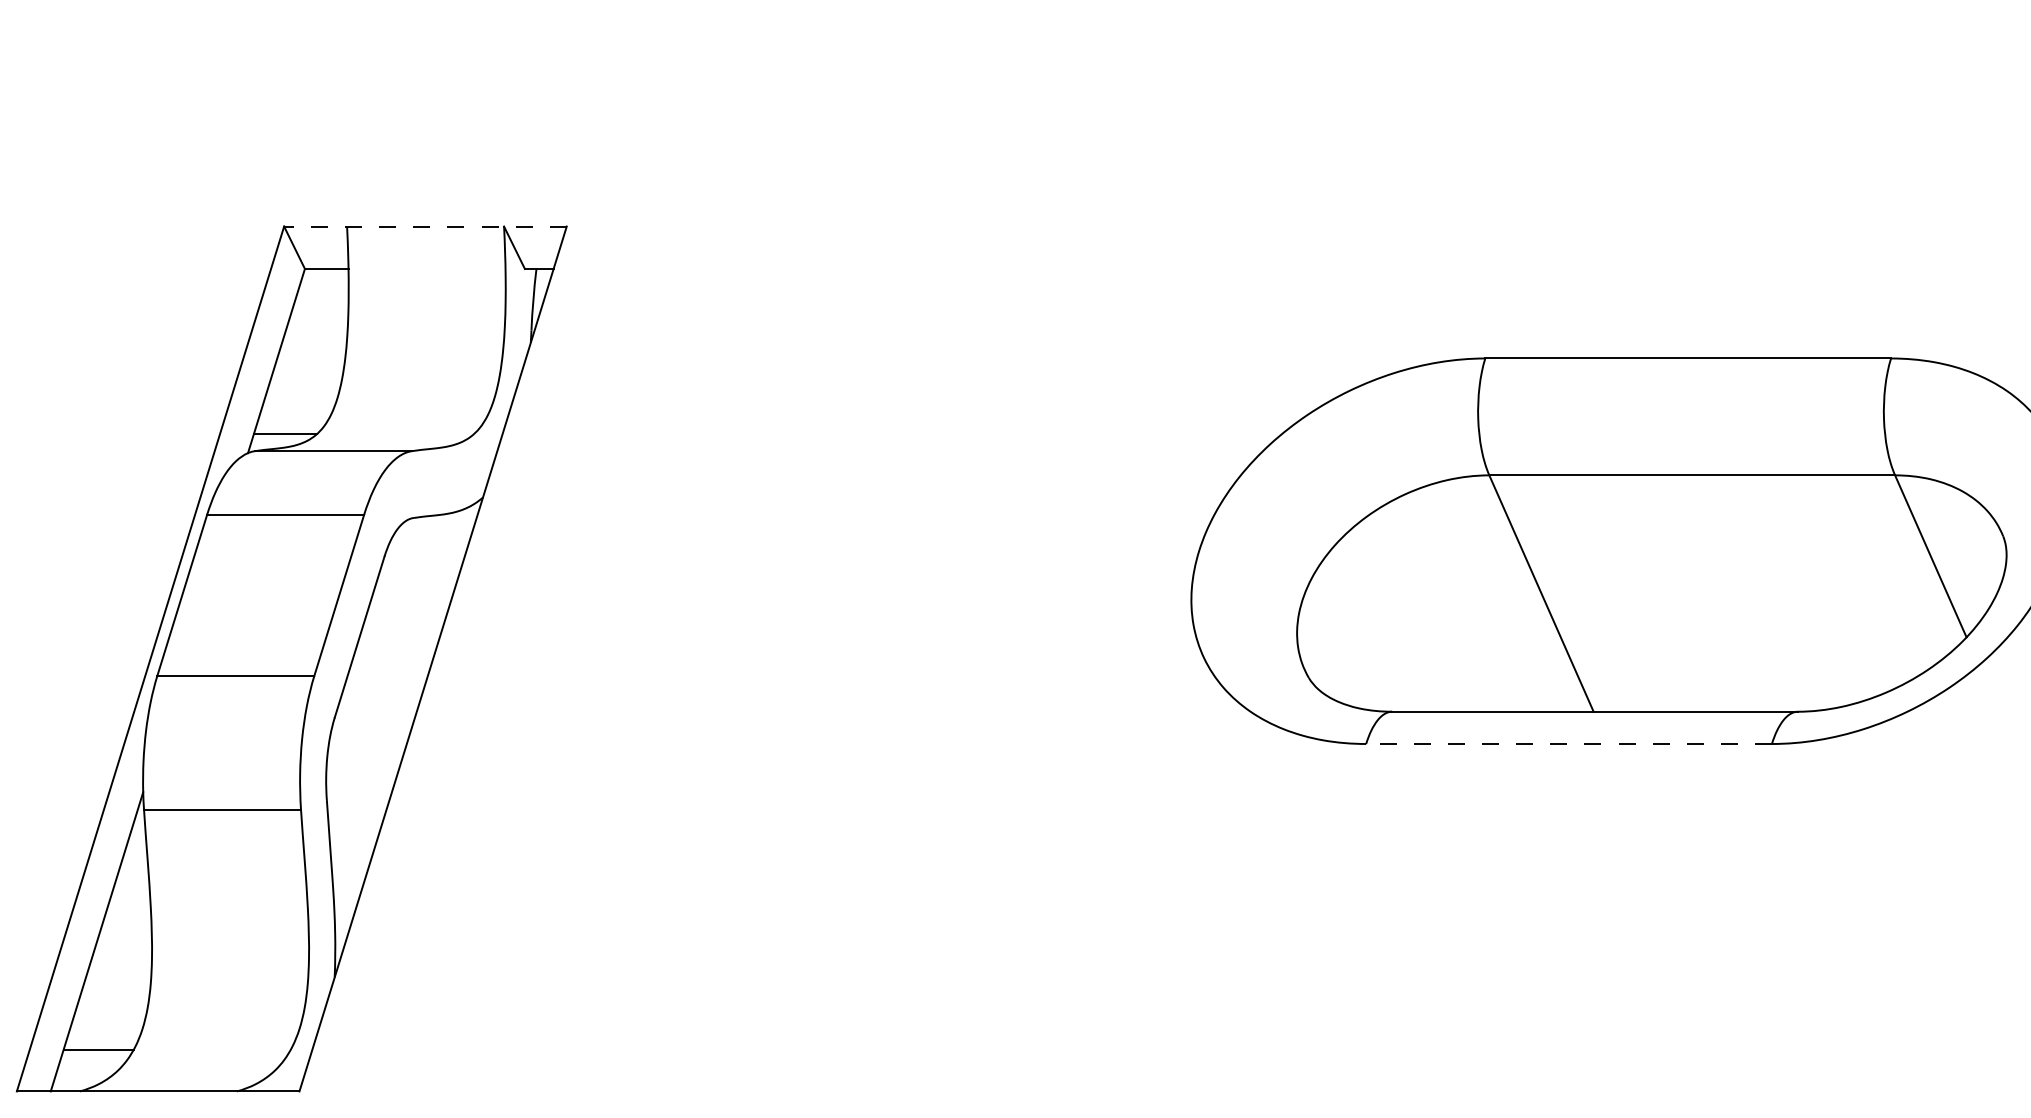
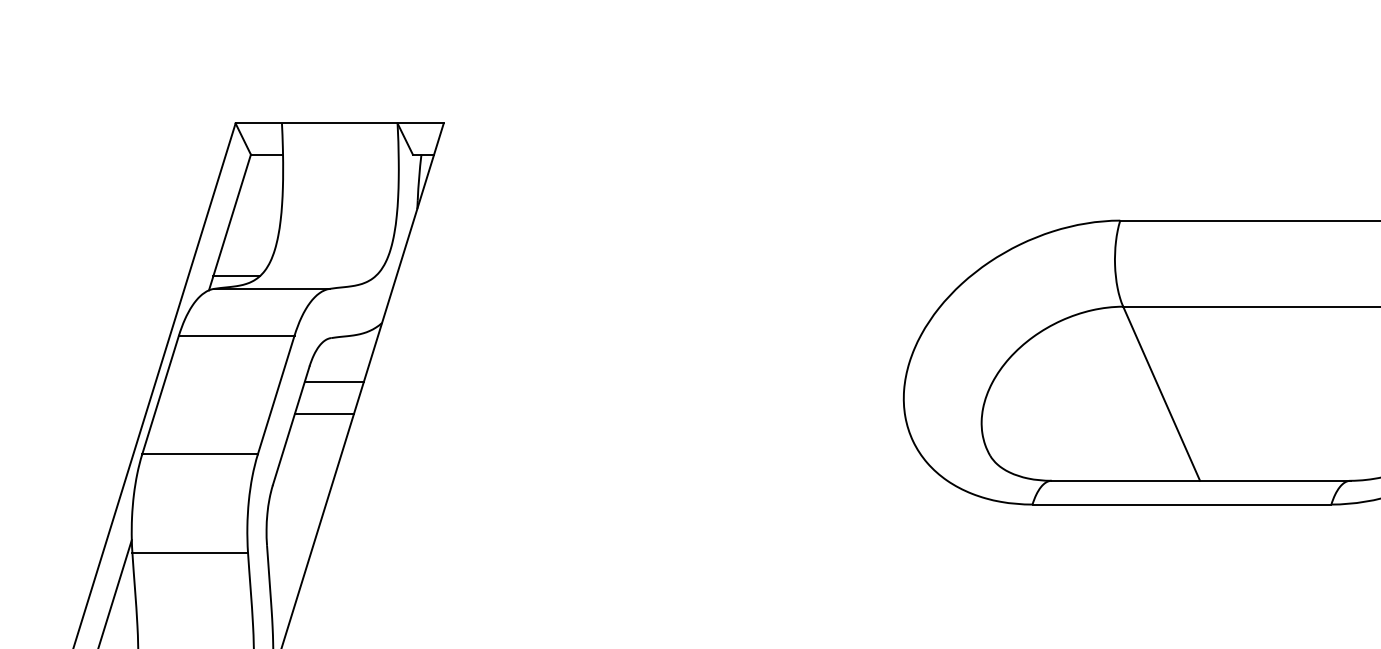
line: (424, 226) -> (338, 123), dashed -> solid
line: (418, 577) -> (334, 381), added
line: (404, 621) -> (324, 414), added
line: (1569, 744) -> (1182, 504), dashed -> solid

